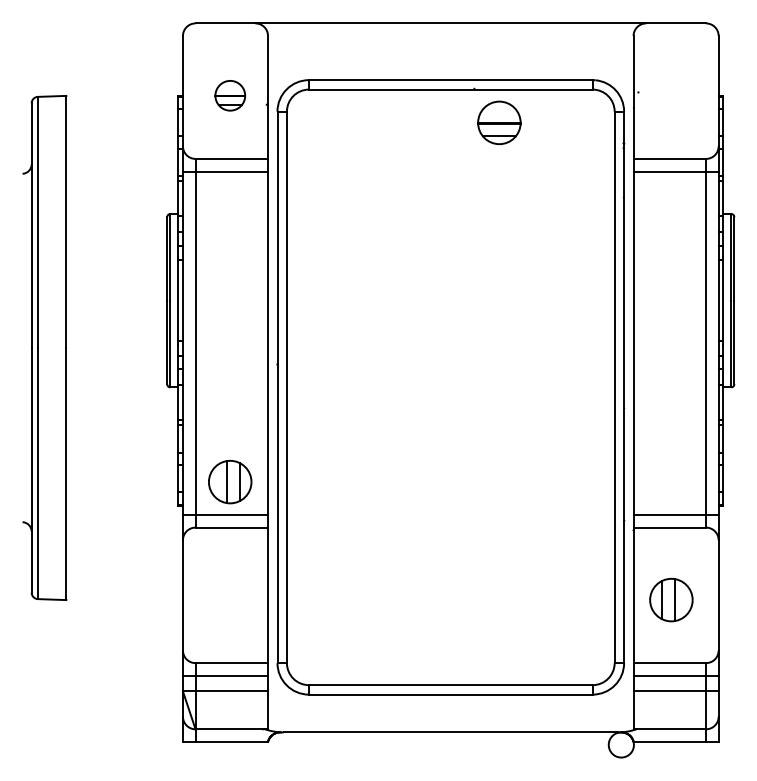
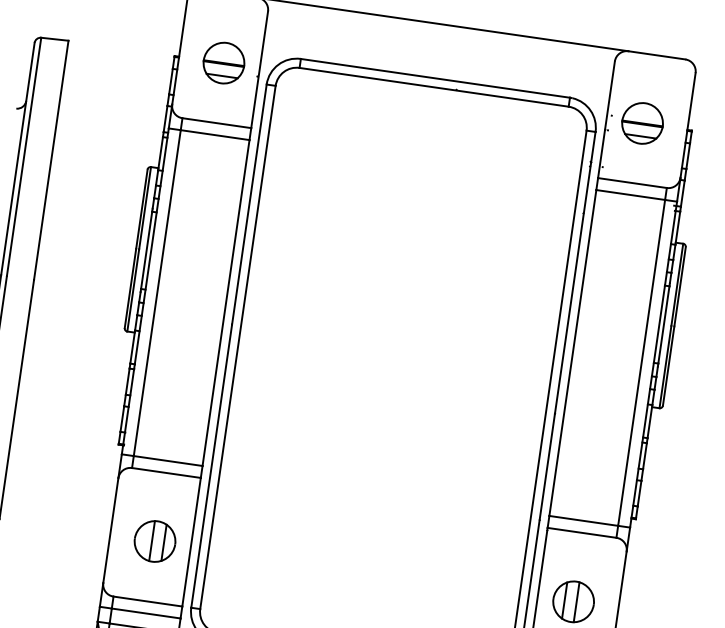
part: (230, 95) -> (224, 62), size x1.43
part: (499, 122) -> (642, 123), moved
part: (230, 481) -> (155, 541), moved

